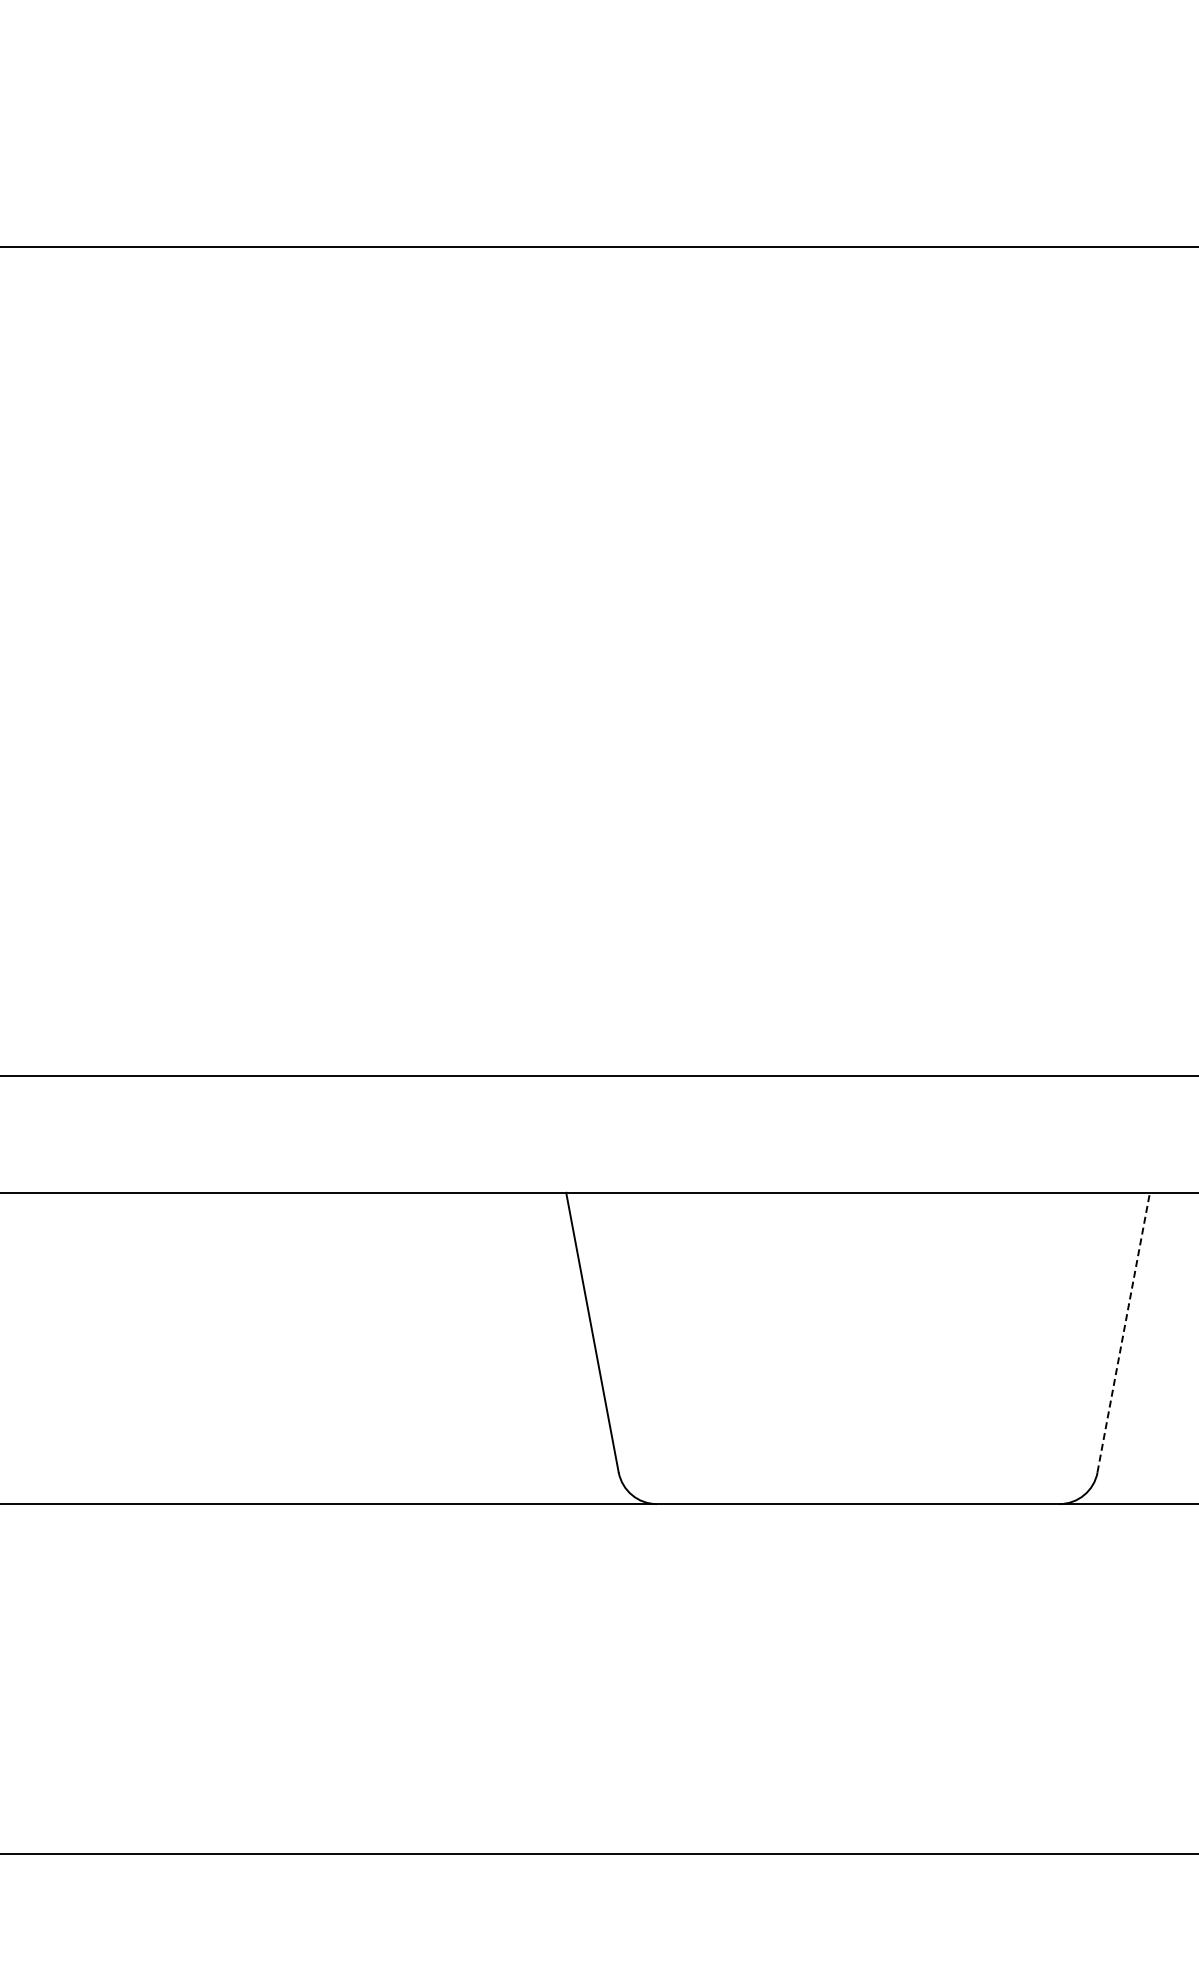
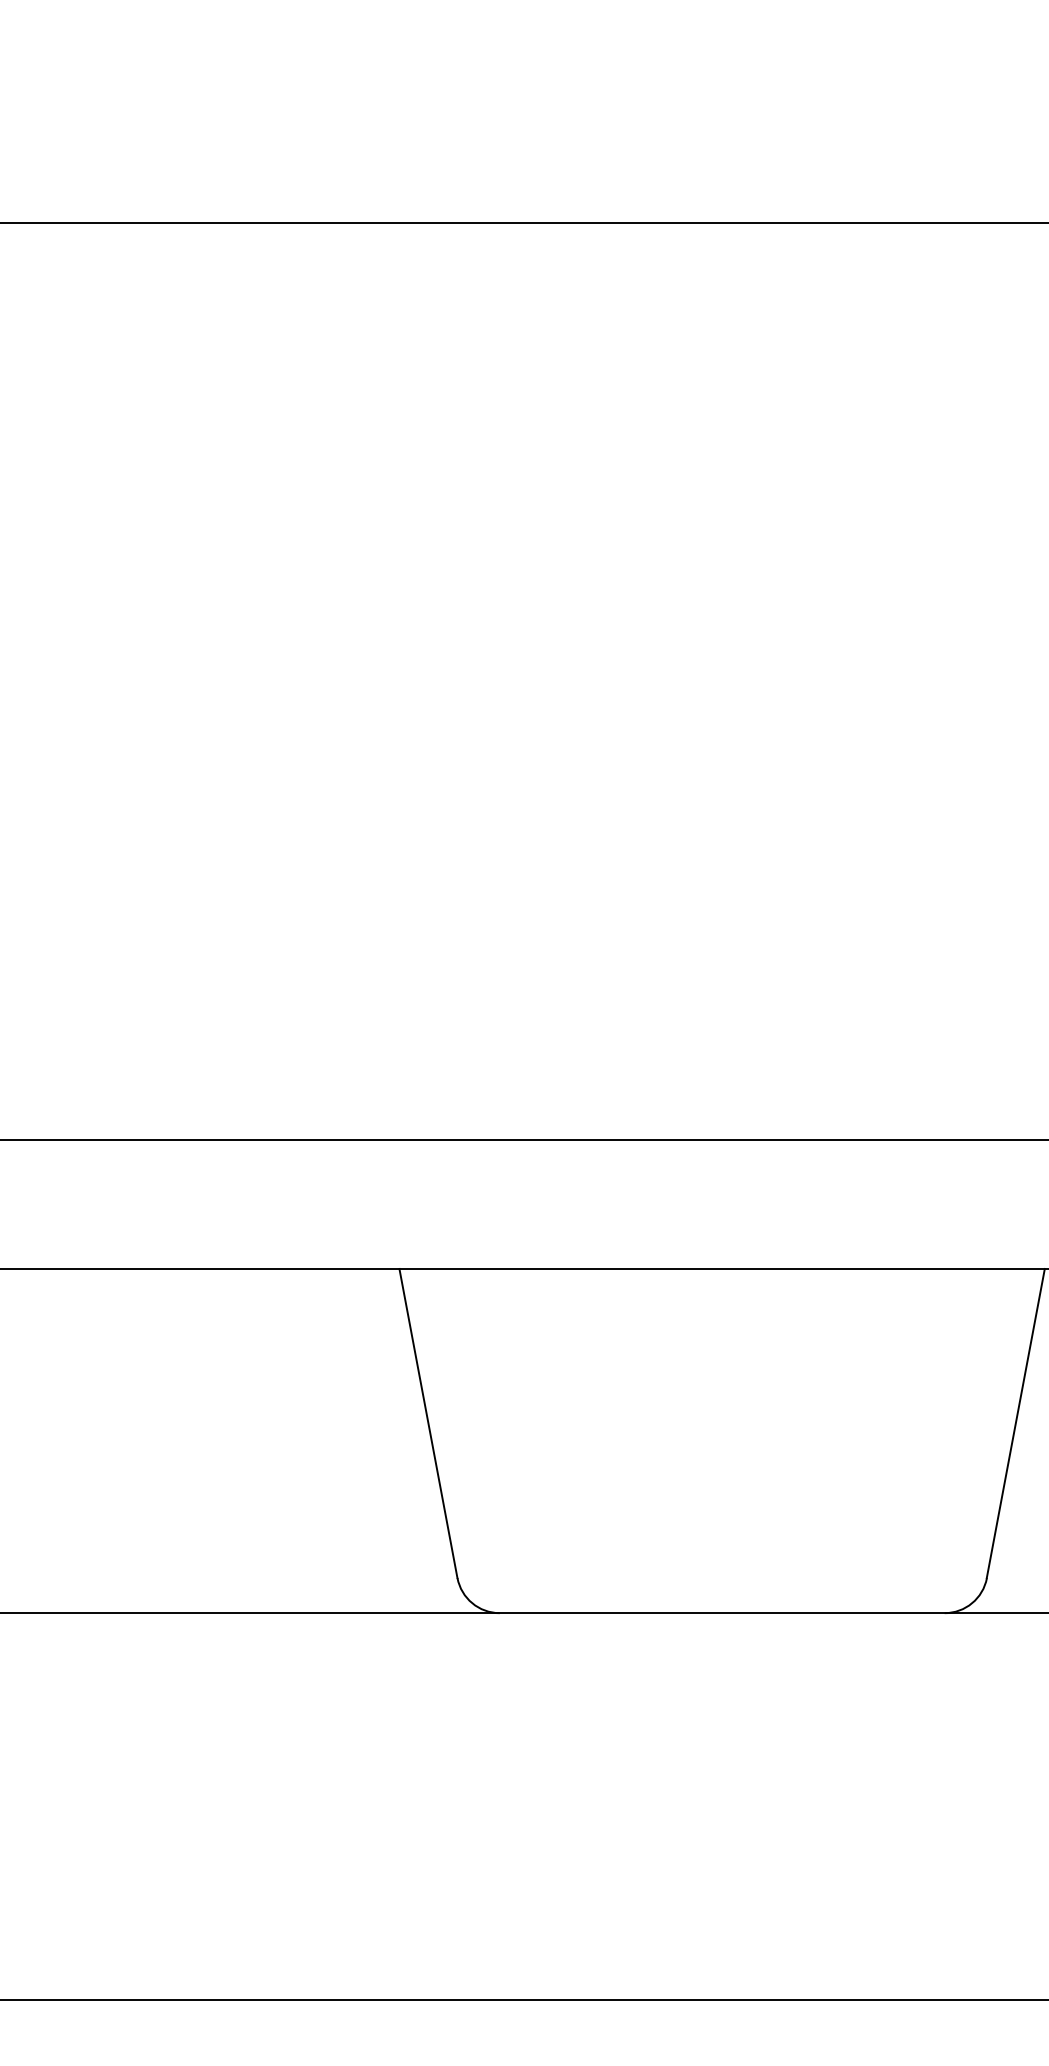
line: (1123, 1332) -> (1015, 1423), dashed -> solid

